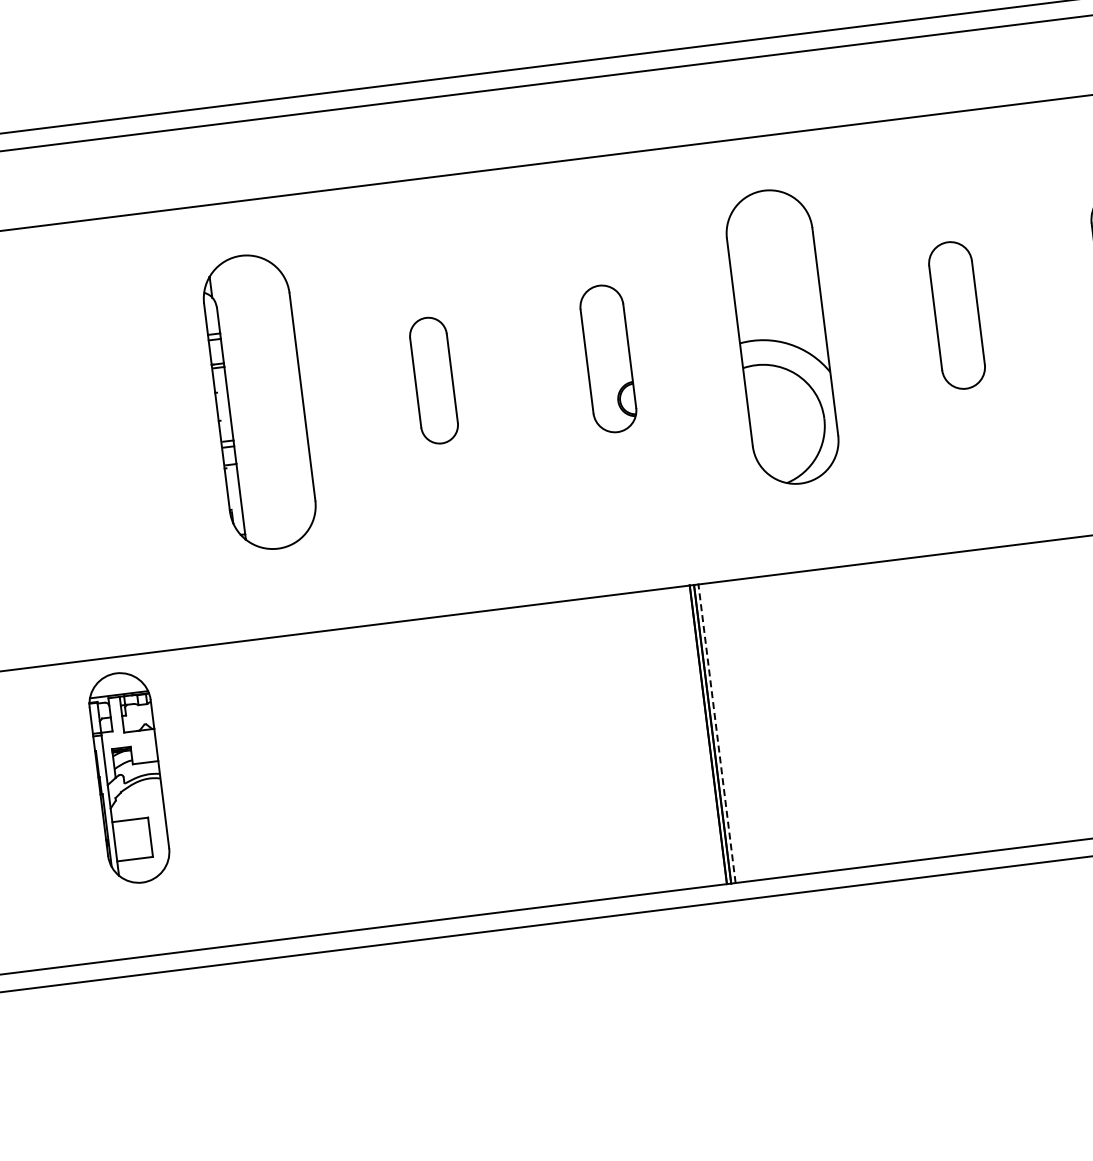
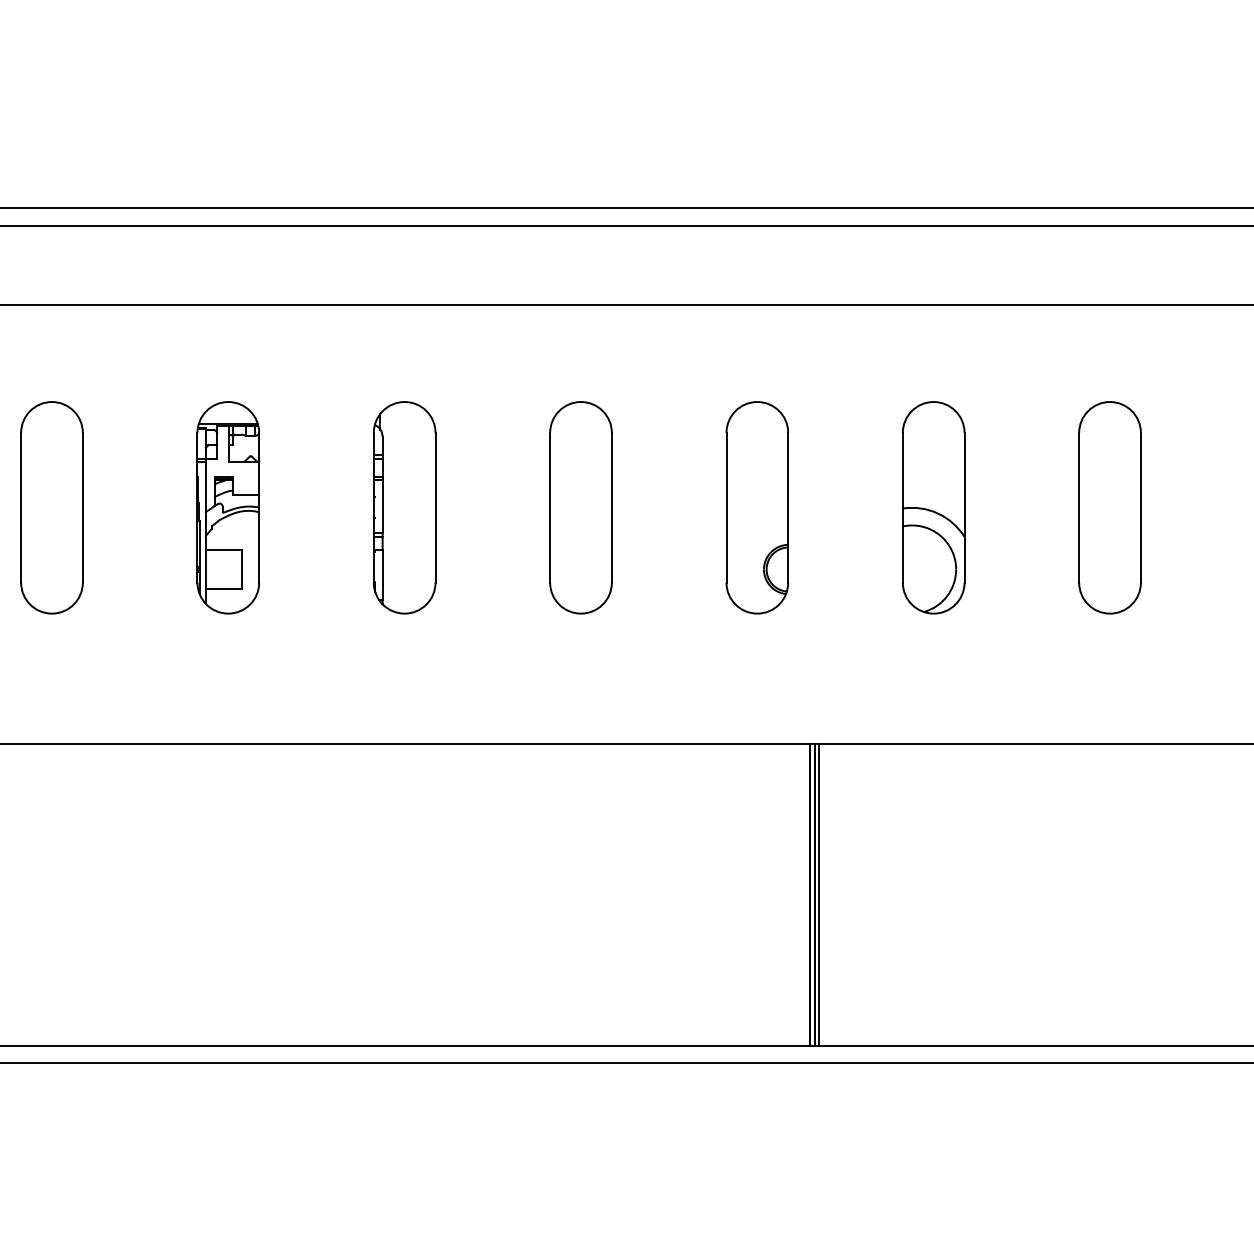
part: (956, 315) -> (1109, 507), size x1.43
part: (782, 336) -> (933, 507), size x0.71
part: (608, 358) -> (757, 507), size x1.43
part: (433, 380) -> (580, 507), size x1.67
part: (259, 402) -> (404, 507), size x0.71
line: (717, 733) -> (819, 894), dashed -> solid
part: (129, 777) -> (228, 507), moved

